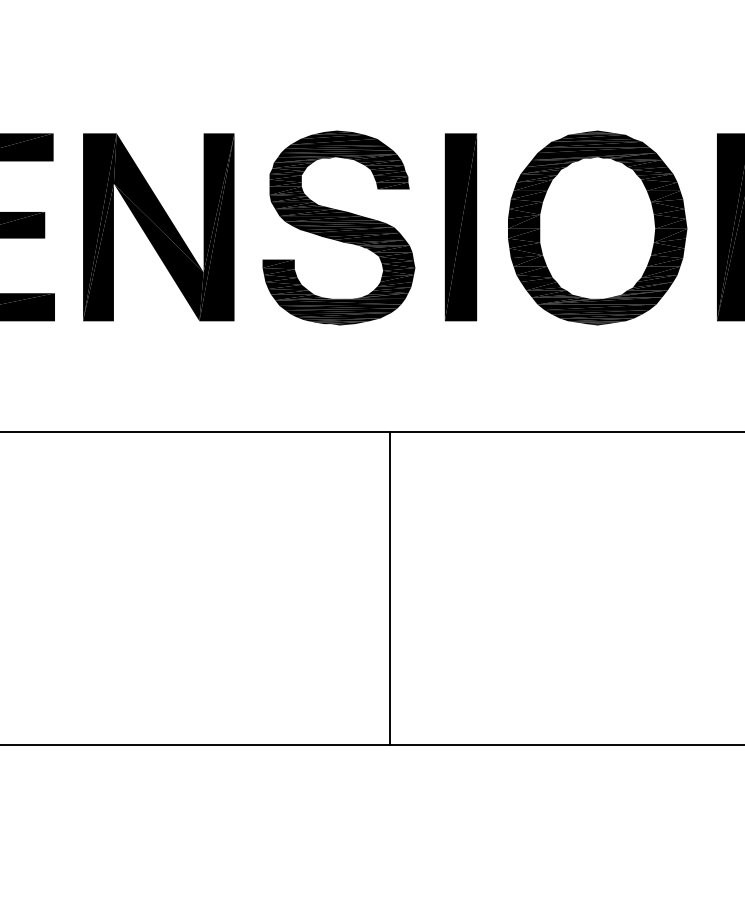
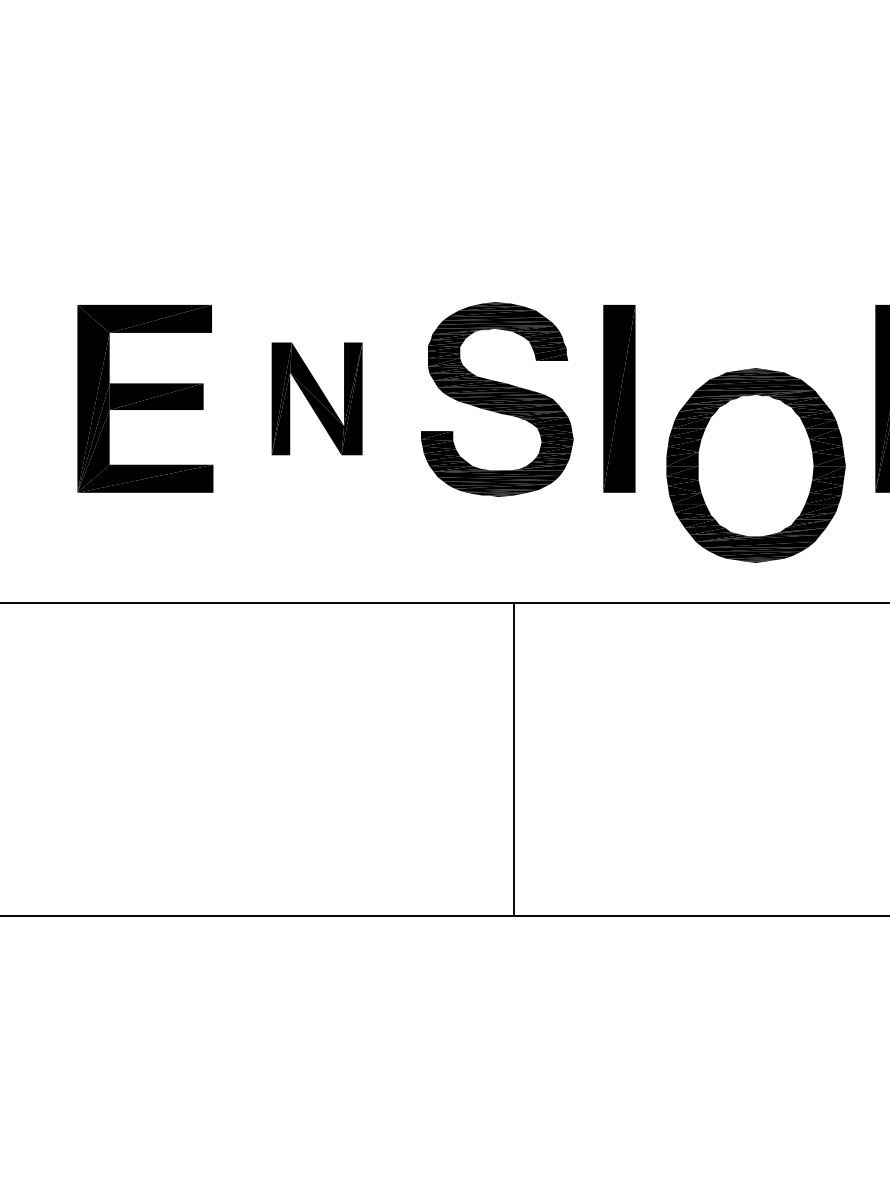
part: (158, 227) -> (316, 398), size x0.6
part: (597, 228) -> (755, 465), moved
line: (390, 588) -> (513, 759), moved

